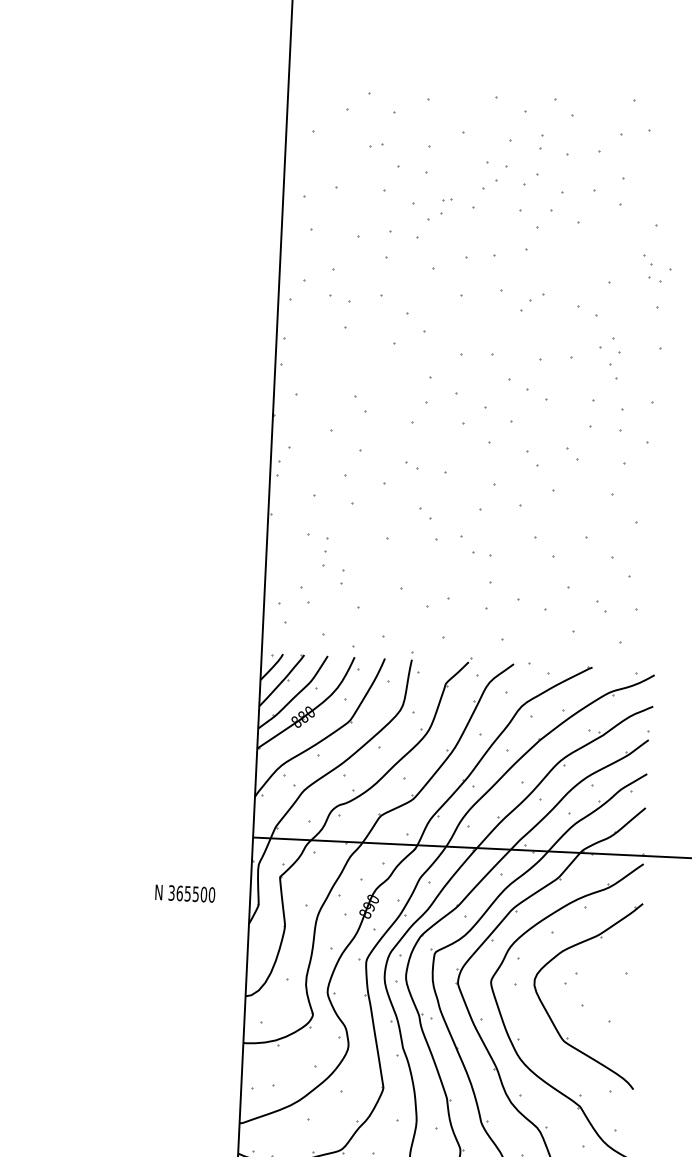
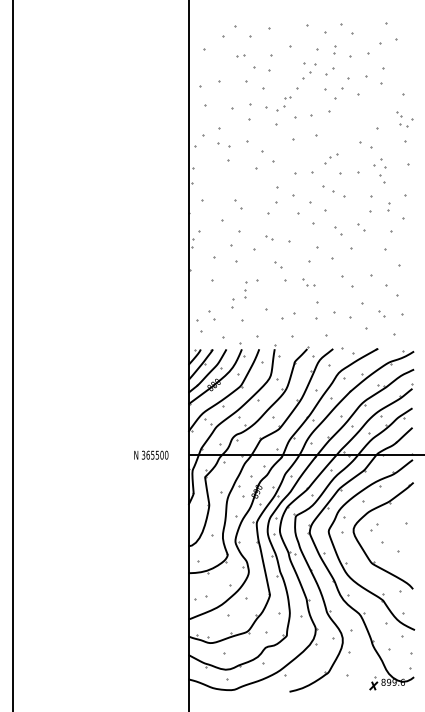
part: (439, 208) -> (283, 103), moved
part: (533, 302) -> (331, 158), moved
part: (621, 420) -> (388, 206), size x0.62
part: (476, 546) -> (308, 282), size x0.62
part: (325, 551) -> (245, 289), moved
text: (185, 892) -> (151, 454), moved

